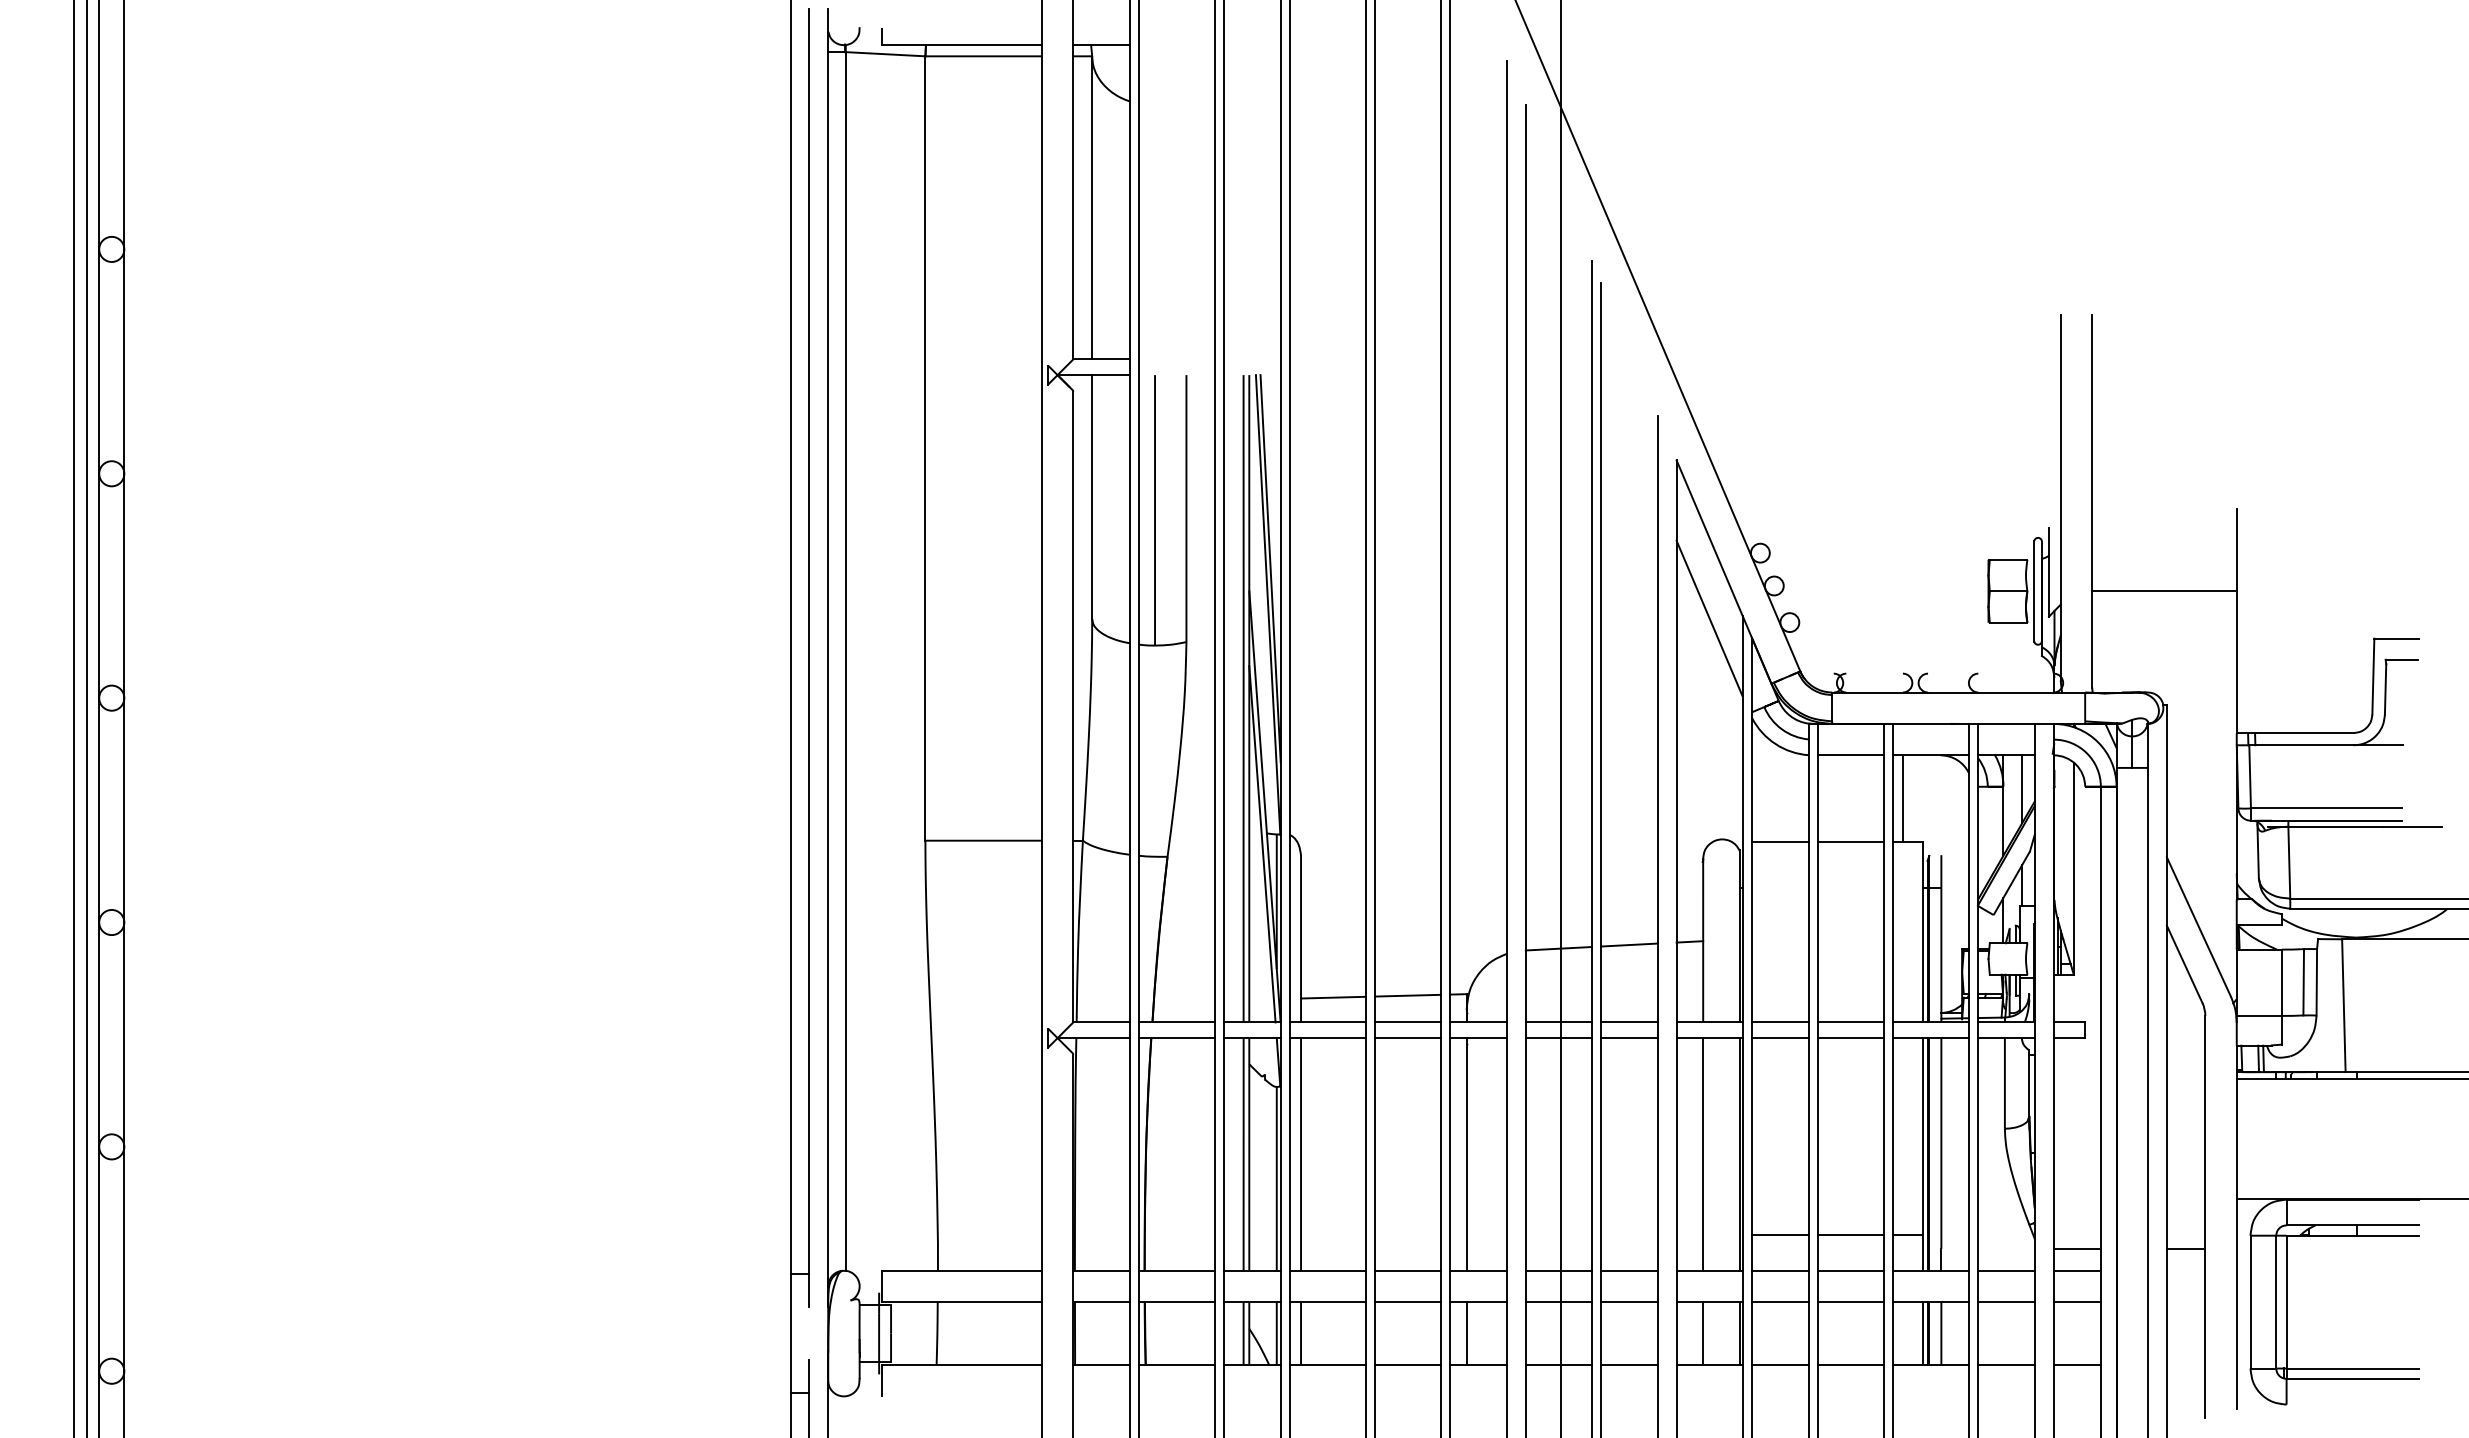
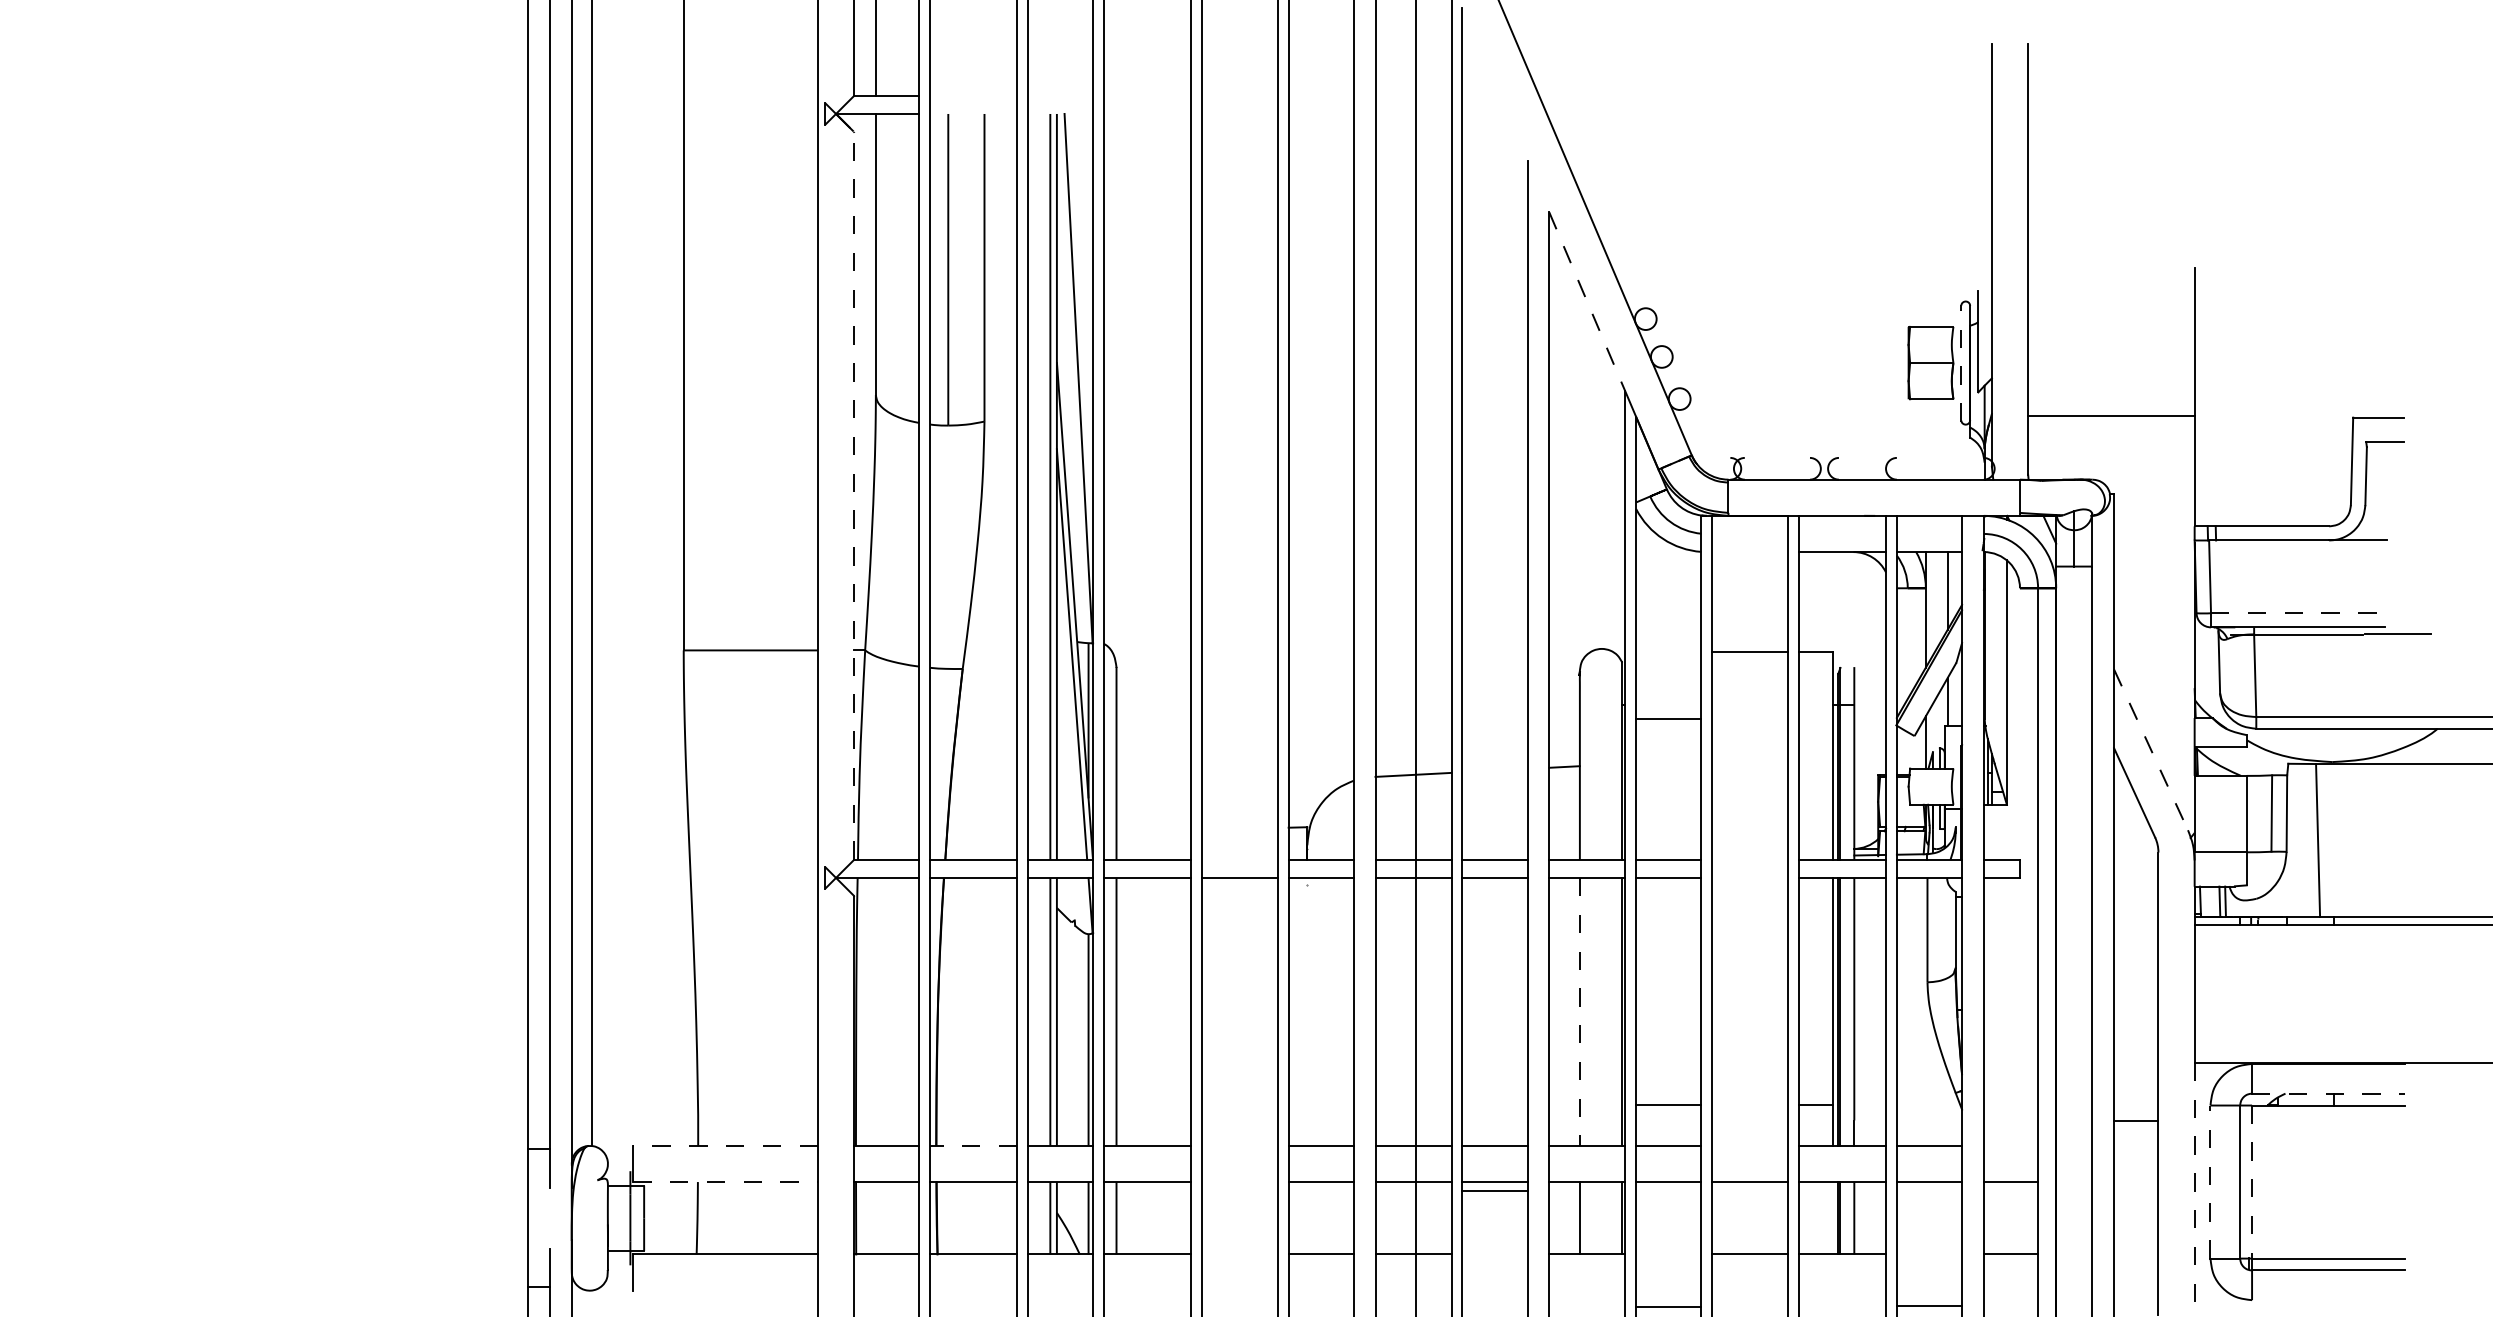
line: (1709, 538) -> (1587, 302), solid -> dashed
line: (1270, 568) -> (1081, 336), removed
line: (2034, 591) -> (1961, 363), solid -> dashed
line: (2164, 591) -> (2111, 416), moved
line: (1709, 618) -> (1587, 394), removed
line: (1073, 706) -> (854, 495), solid -> dashed
line: (1851, 755) -> (1750, 552), removed
line: (1902, 798) -> (1809, 601), removed
line: (2326, 808) -> (2298, 613), solid -> dashed
line: (1780, 842) -> (1668, 719), moved
line: (2198, 927) -> (2150, 750), solid -> dashed
line: (1629, 944) -> (1494, 770), removed
line: (1407, 995) -> (1239, 828), removed
line: (1333, 997) -> (1153, 831), removed
line: (1407, 1022) -> (1239, 859), removed
line: (1851, 1022) -> (1750, 859), removed
line: (1851, 1038) -> (1750, 878), removed
line: (1466, 1154) -> (1307, 1011), removed
line: (1703, 1154) -> (1580, 1011), solid -> dashed
line: (2353, 1225) -> (2329, 1093), solid -> dashed
line: (1851, 1234) -> (1750, 1104), removed
line: (2076, 1248) -> (2010, 1120), removed
line: (961, 1270) -> (725, 1145), solid -> dashed
line: (1177, 1270) -> (974, 1145), solid -> dashed
line: (1407, 1270) -> (1239, 1145), removed
line: (1851, 1270) -> (1750, 1145), removed
line: (2076, 1270) -> (2010, 1145), removed
line: (2250, 1301) -> (2210, 1181), solid -> dashed
line: (962, 1302) -> (726, 1182), solid -> dashed
line: (1407, 1302) -> (1239, 1182), removed
line: (2286, 1302) -> (2251, 1182), solid -> dashed
line: (2236, 1304) -> (2194, 1184), solid -> dashed
line: (1466, 1333) -> (1307, 1218), removed
line: (1922, 1333) -> (1832, 1218), removed
line: (1407, 1364) -> (1239, 1253), removed
line: (1629, 1364) -> (1494, 1190), moved
line: (1780, 1364) -> (1668, 1306), moved
line: (2006, 1364) -> (1929, 1305), moved

